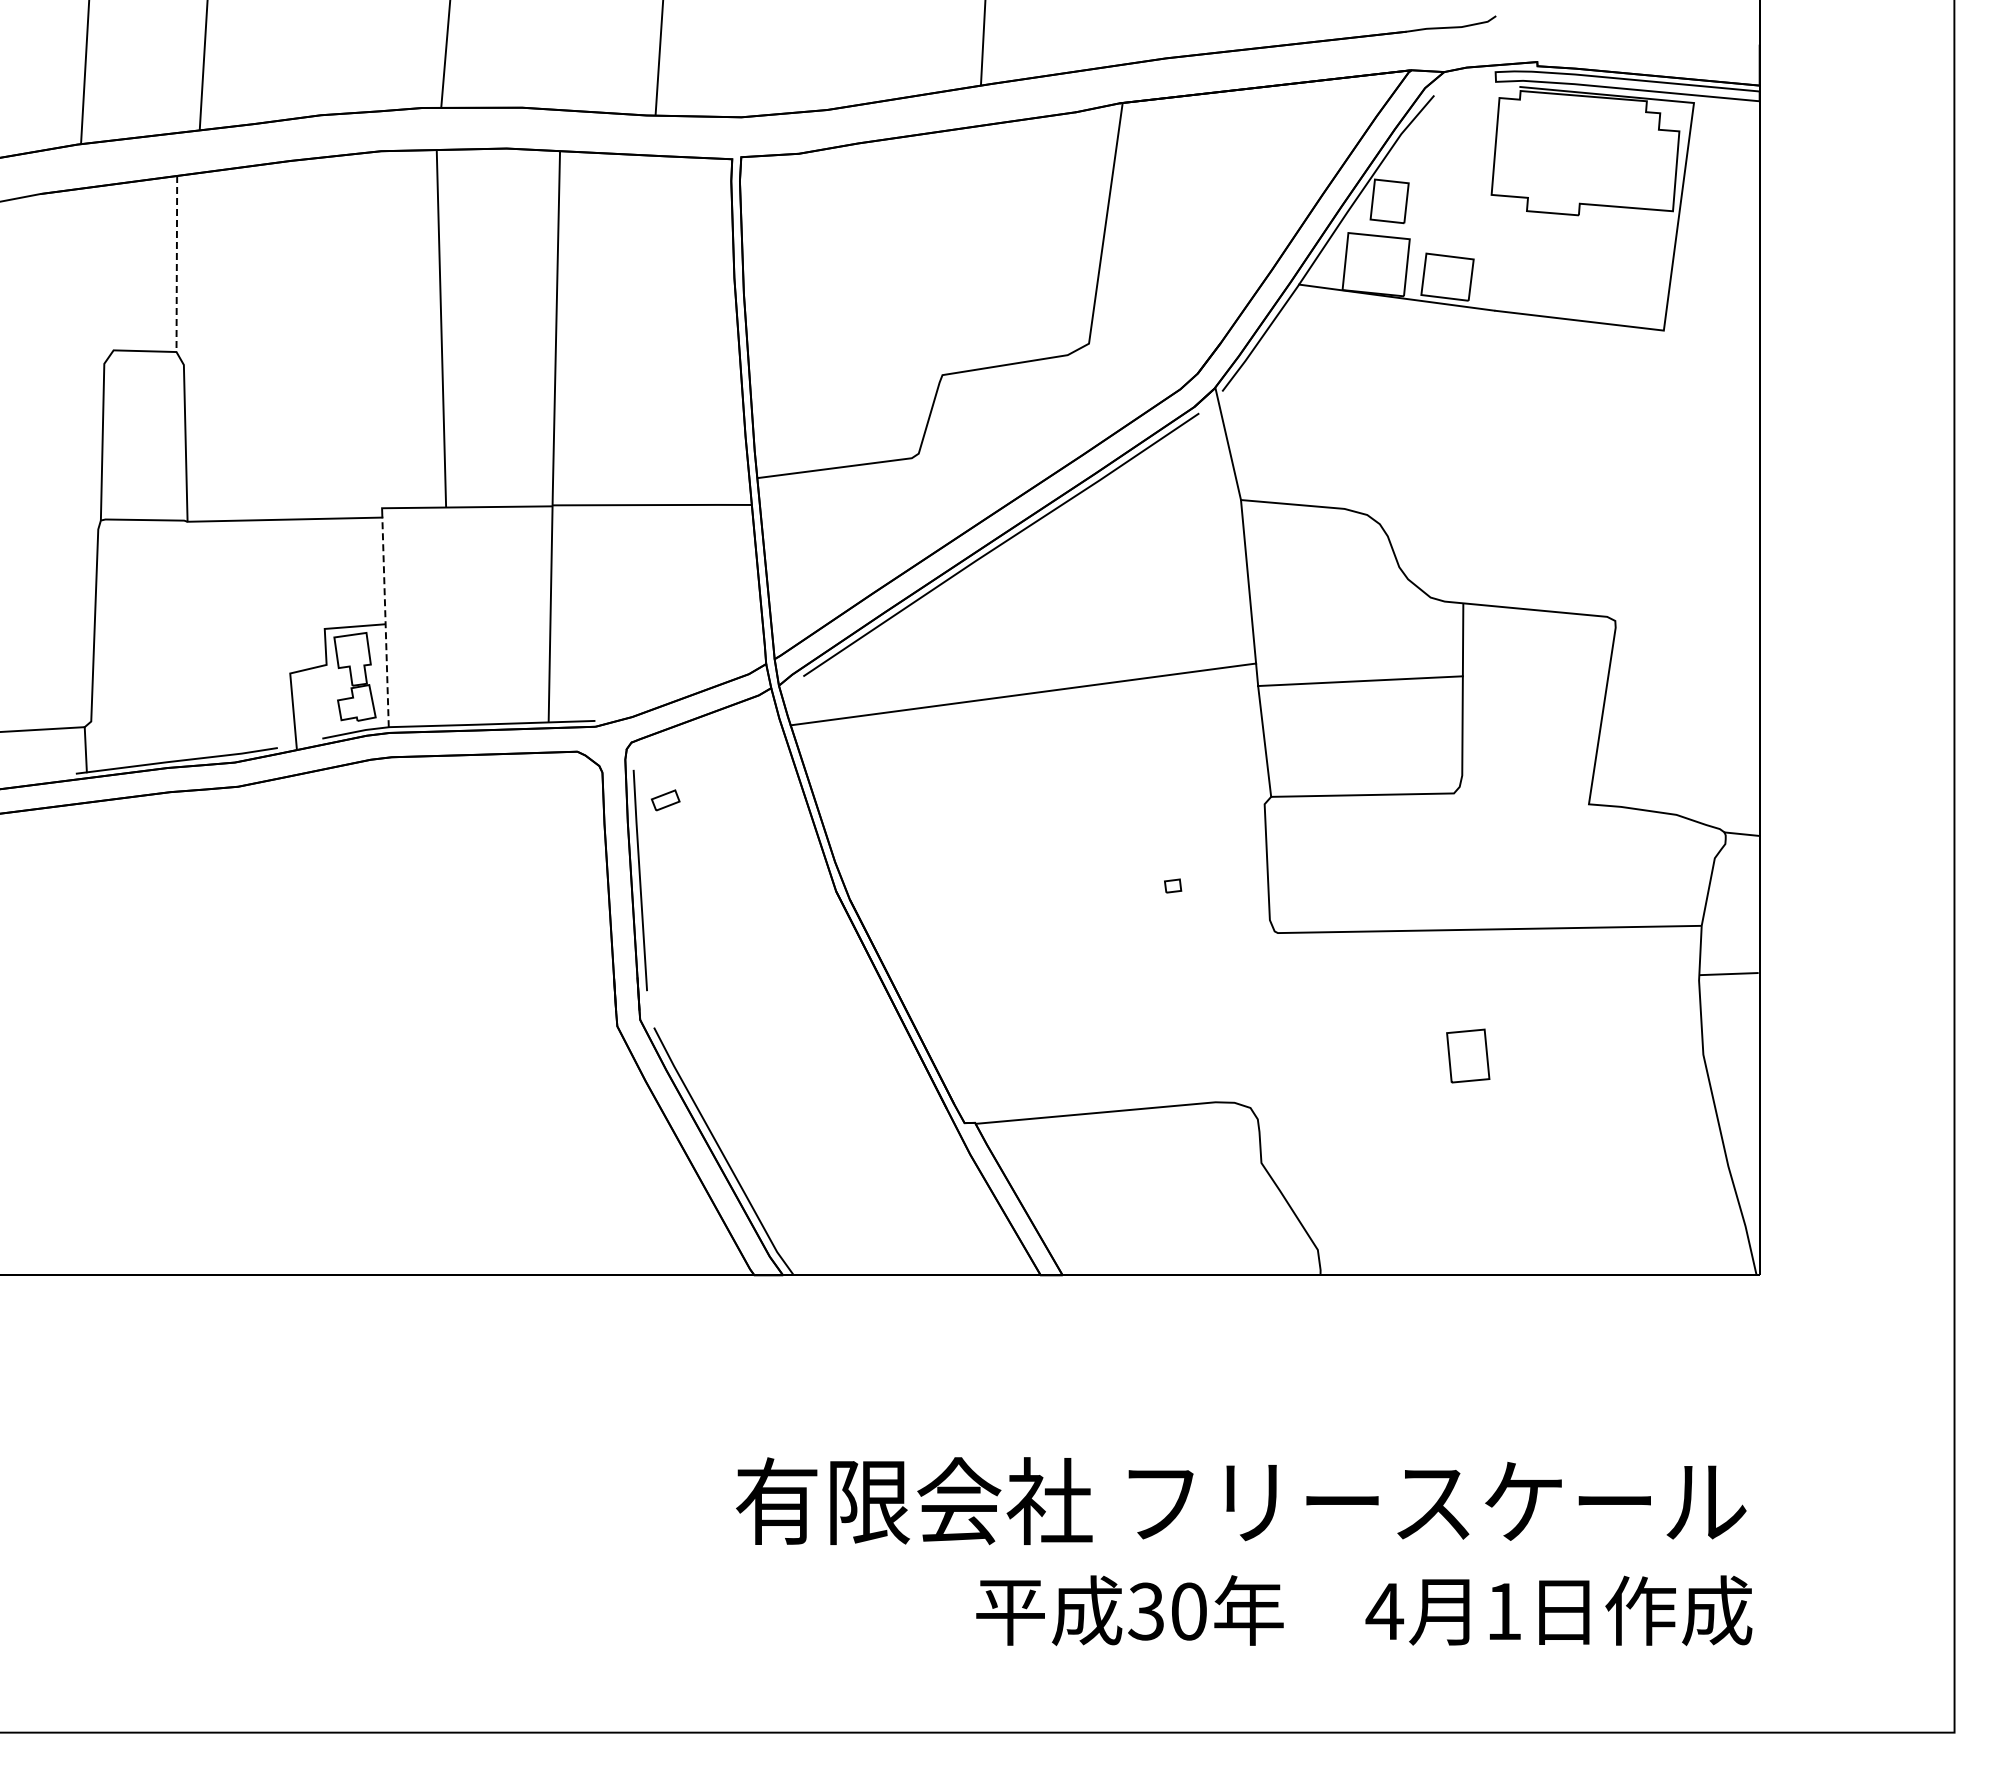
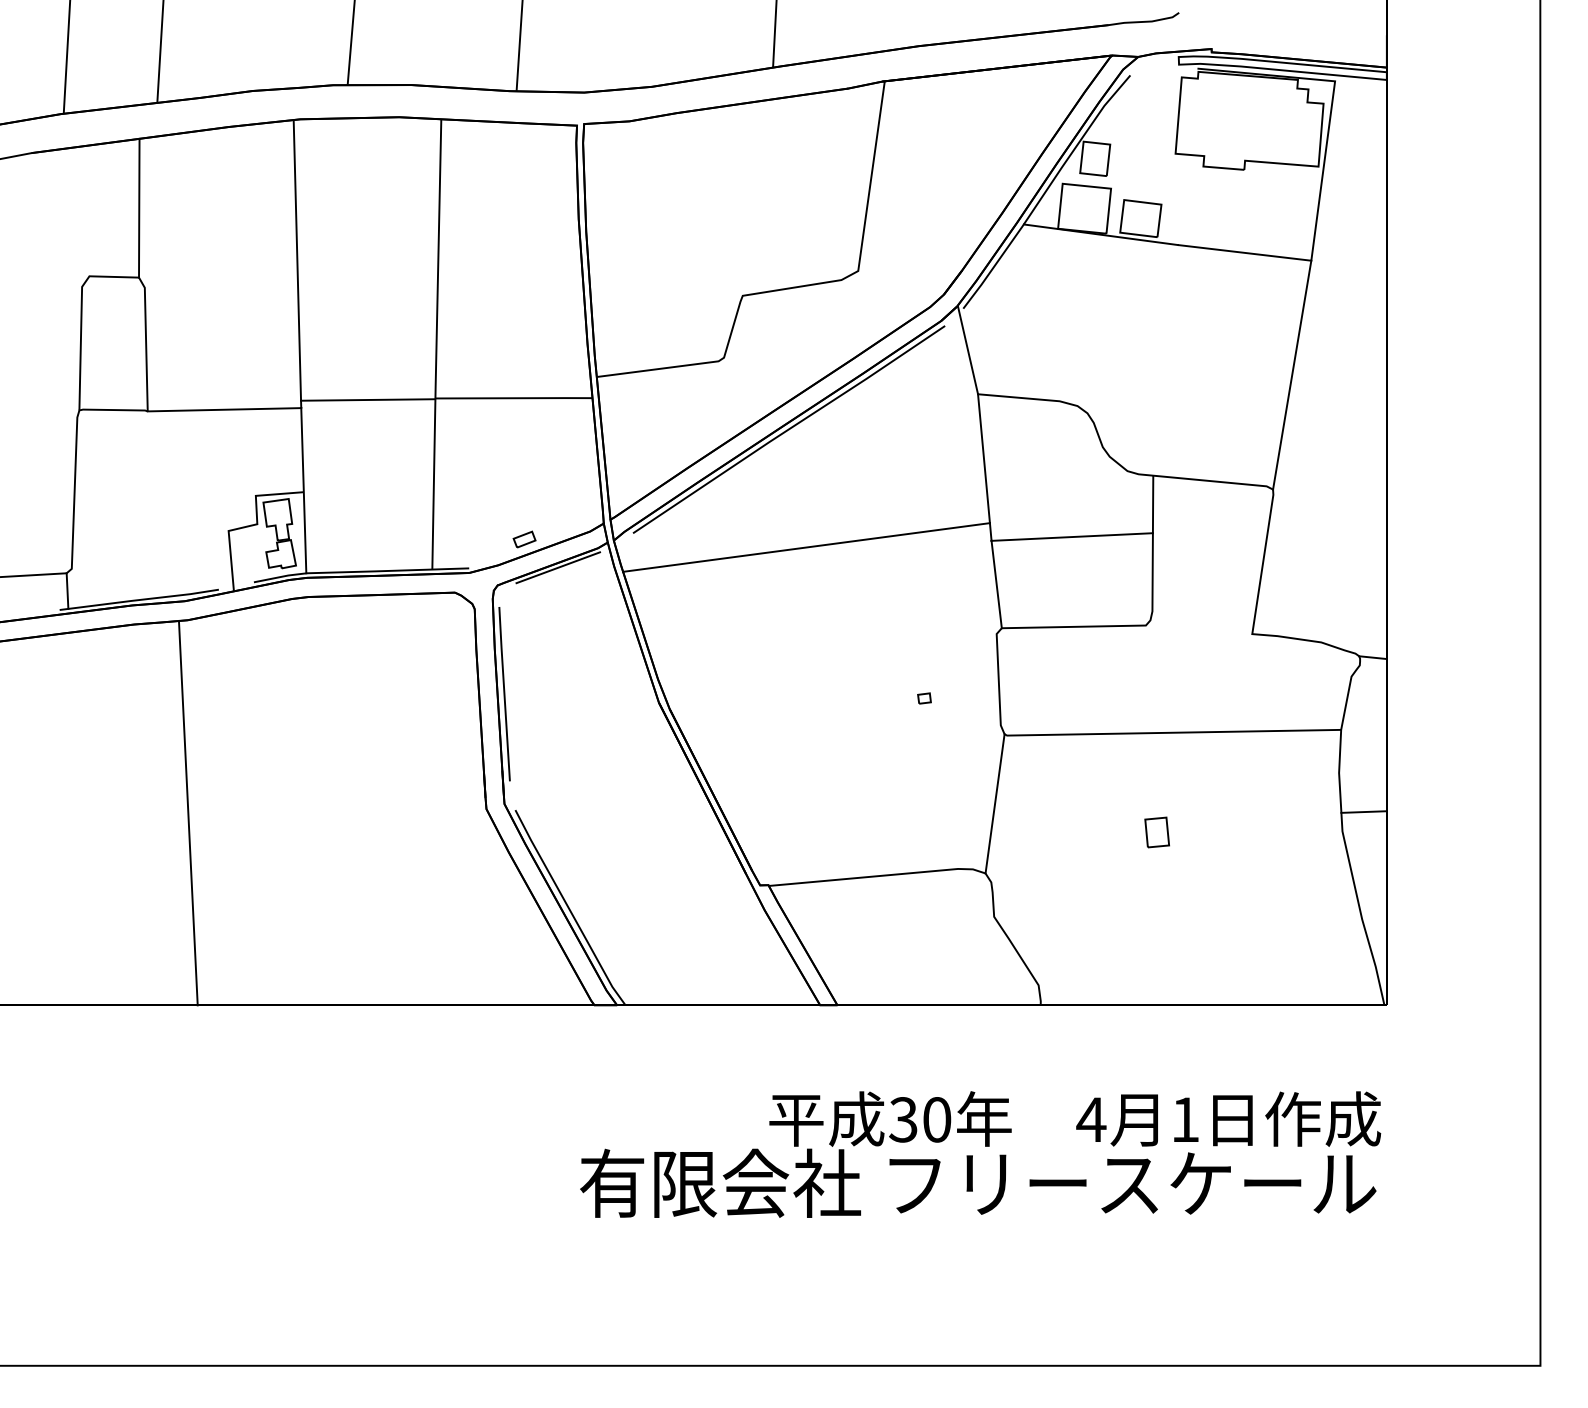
line: (176, 264) -> (139, 208), dashed -> solid
line: (441, 328) -> (297, 260), moved
line: (1639, 475) -> (1292, 374), added
line: (385, 622) -> (303, 490), dashed -> solid
line: (708, 719) -> (558, 567), added
part: (665, 800) -> (524, 539), moved
line: (1728, 974) -> (1363, 812), moved
line: (1262, 1019) -> (994, 803), added
line: (239, 1031) -> (188, 813), added
part: (1468, 1055) -> (1157, 832), size x0.71
text: (1364, 1610) -> (1075, 1118), moved

